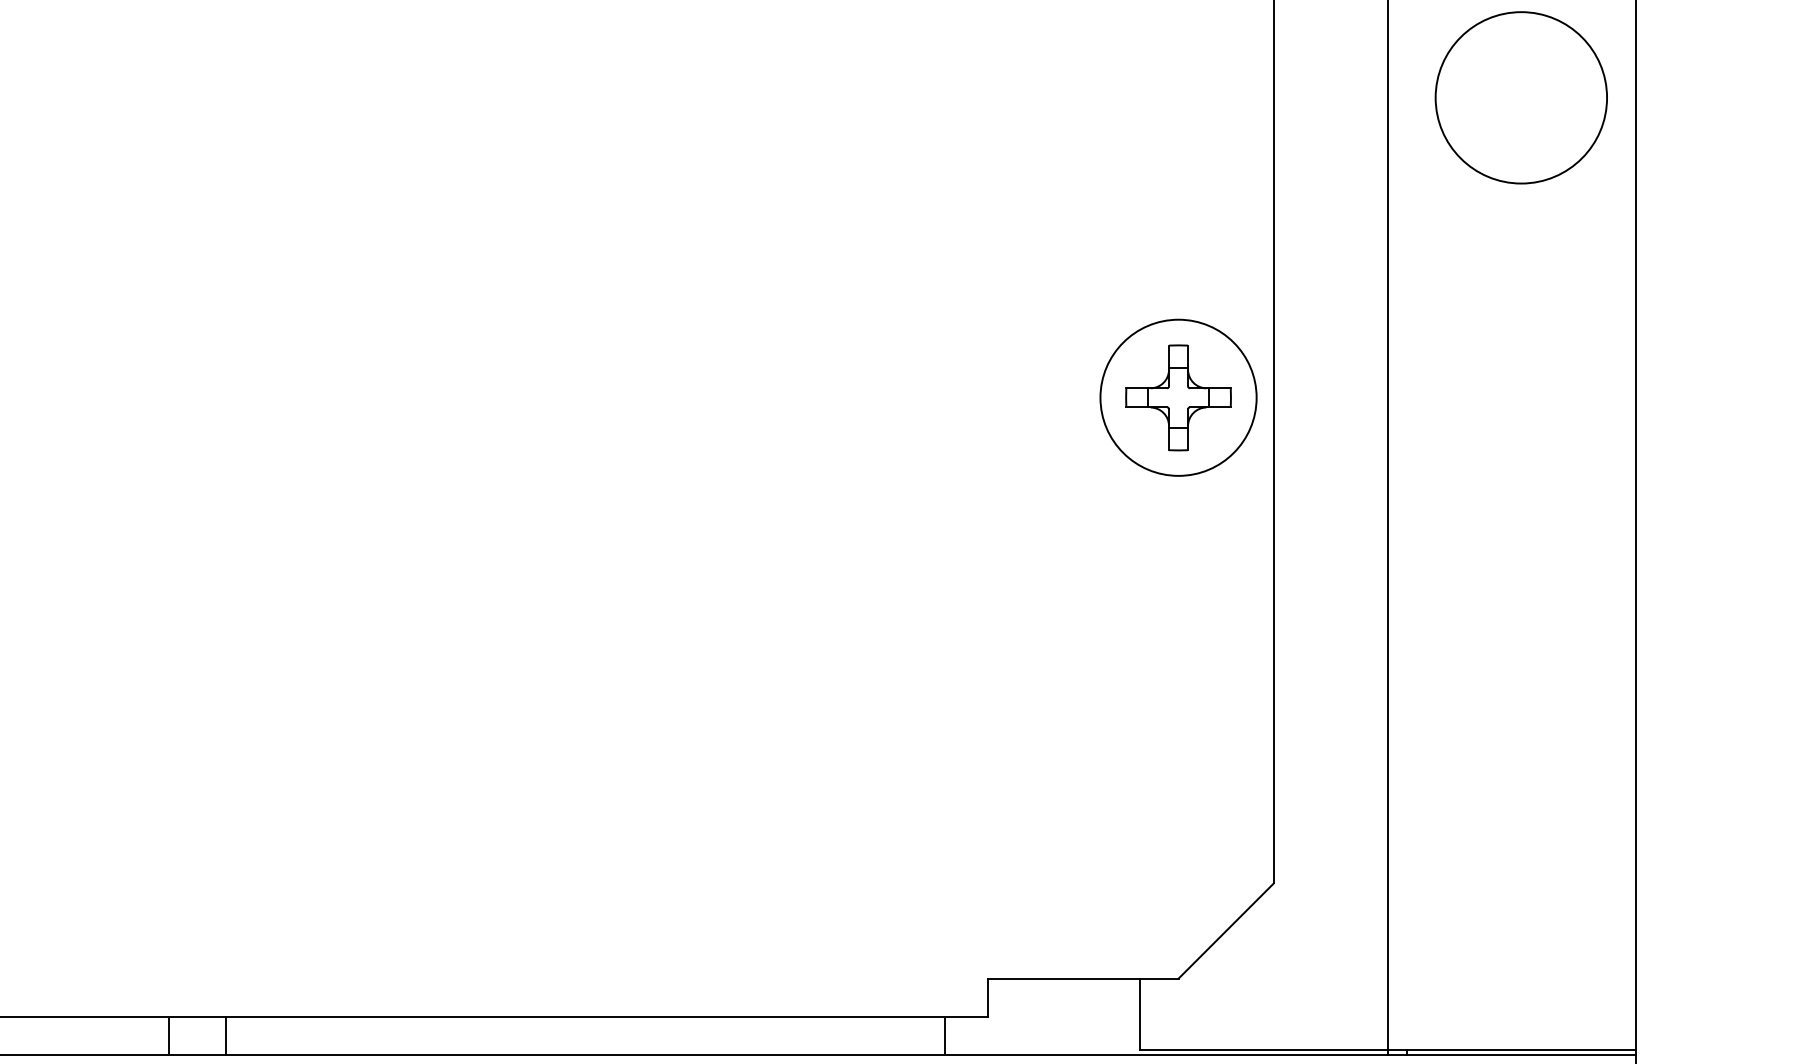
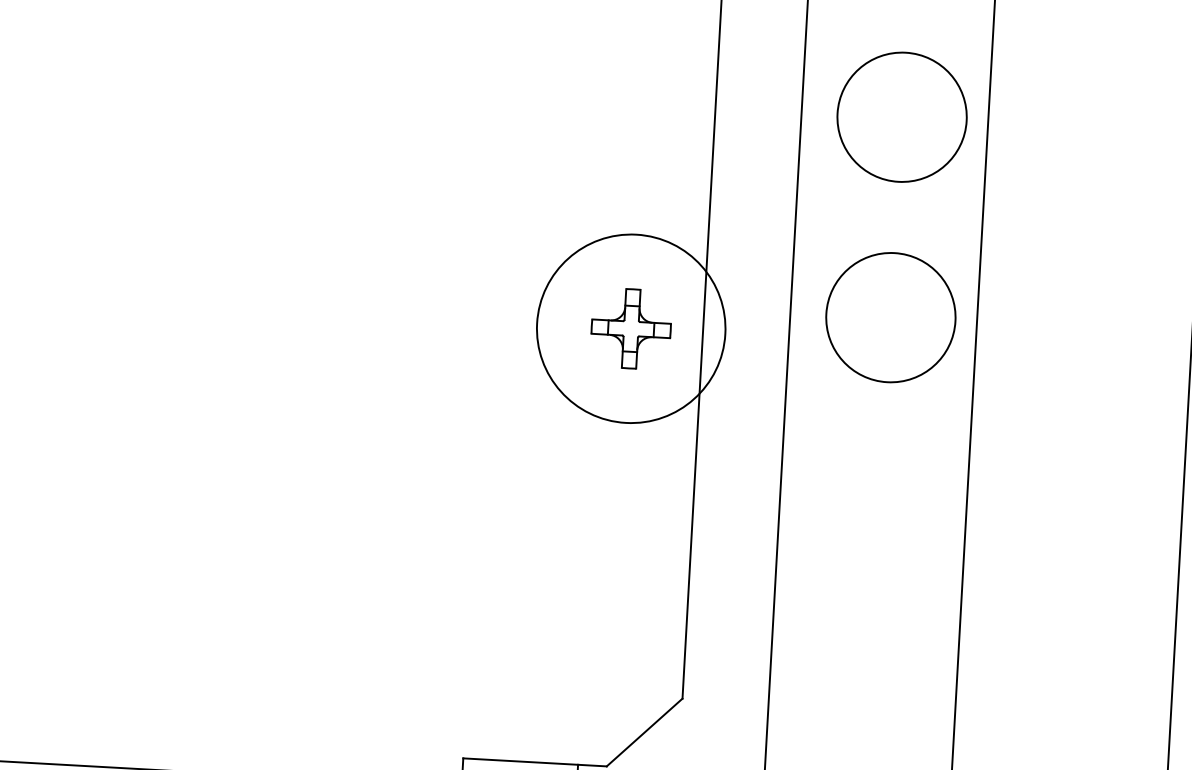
circle: (1520, 363) -> (890, 317), added
circle: (1178, 397) -> (631, 328), size x1.6

